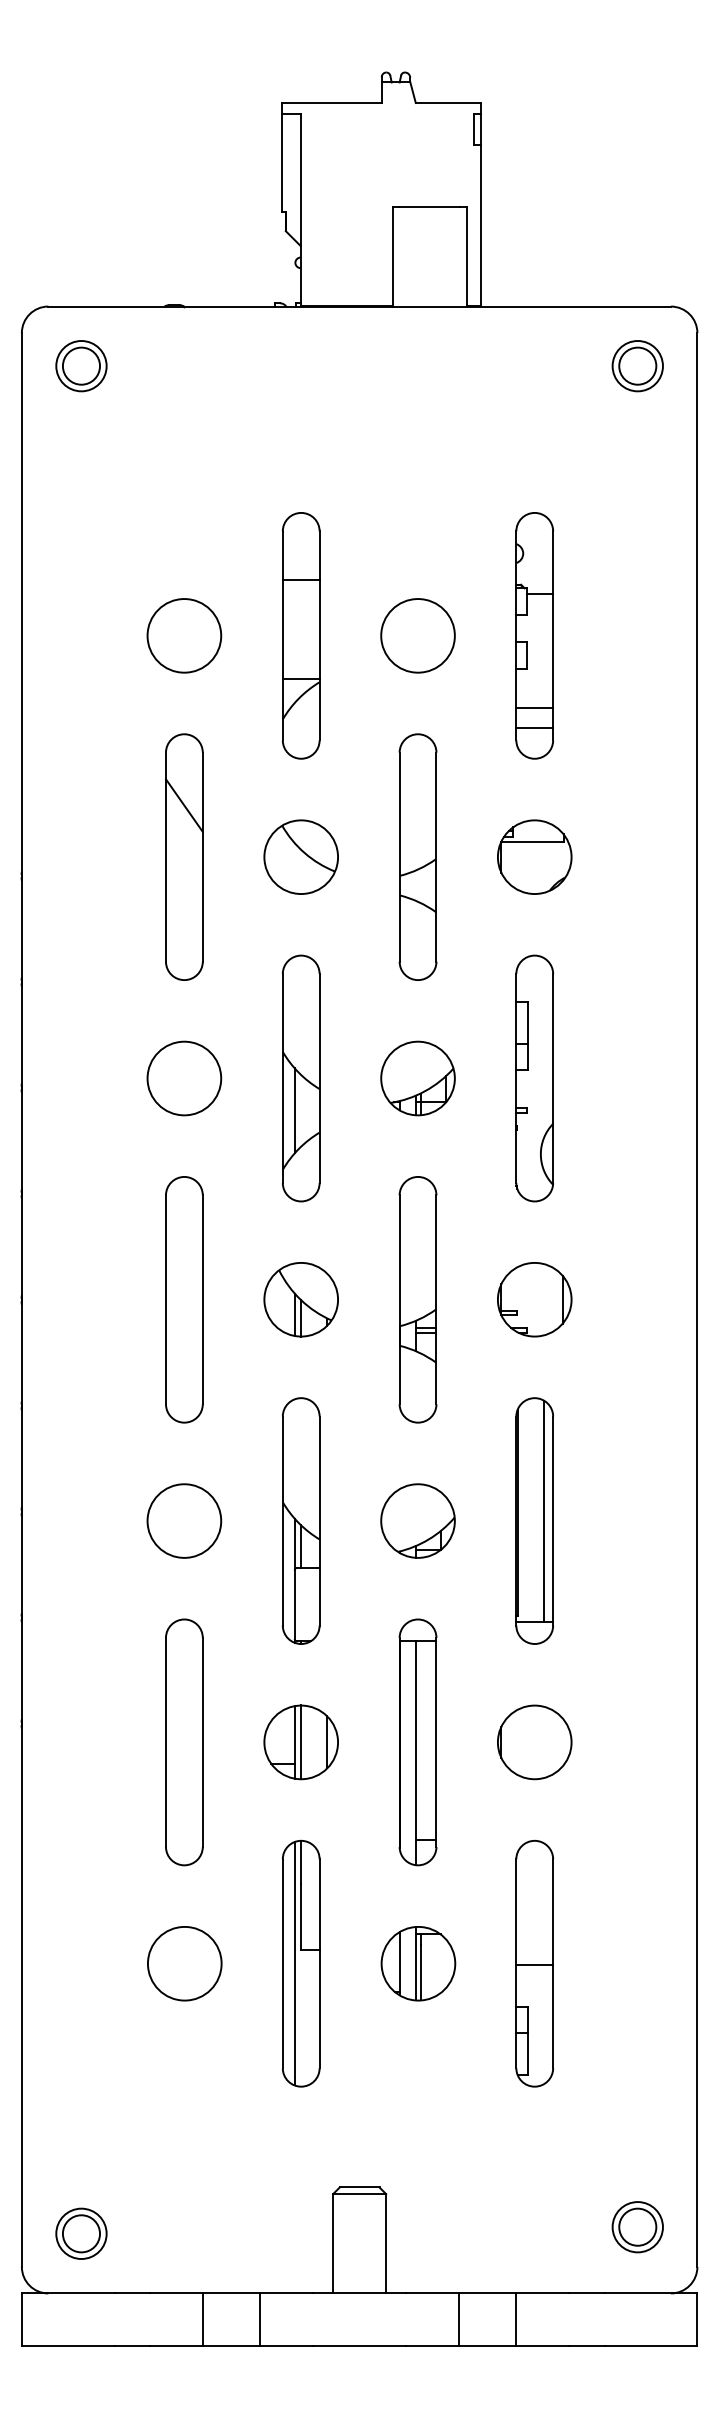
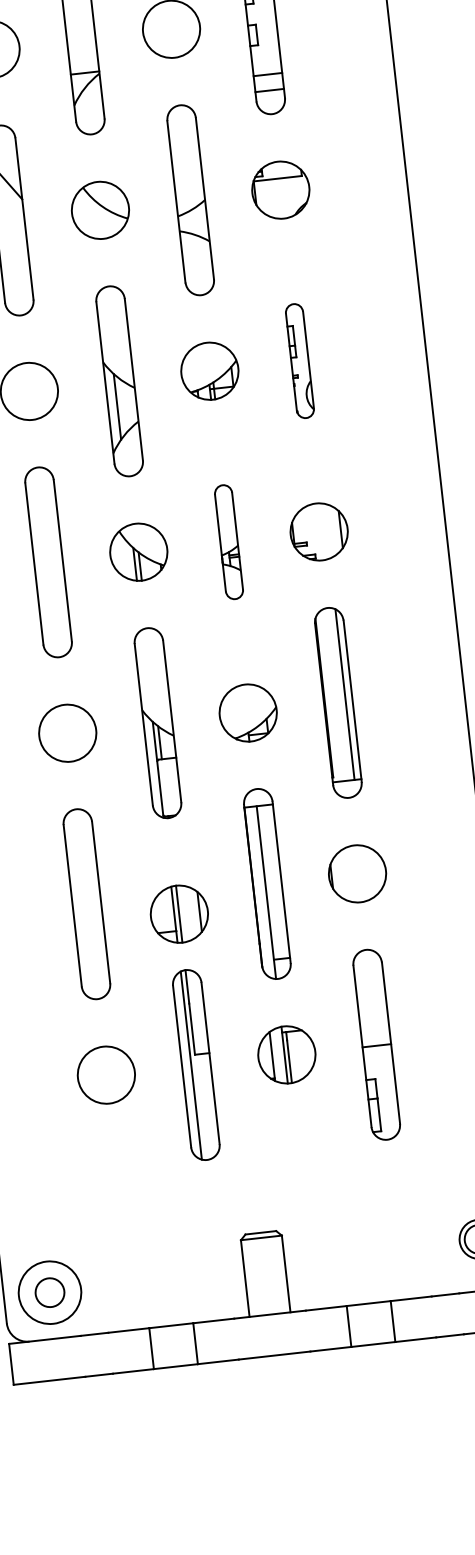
part: (534, 1078) -> (299, 361), size x0.6
part: (417, 1299) -> (228, 541), size x0.6
part: (300, 1742) -> (178, 914), moved
circle: (81, 2233) -> (50, 1292), size x1.6

